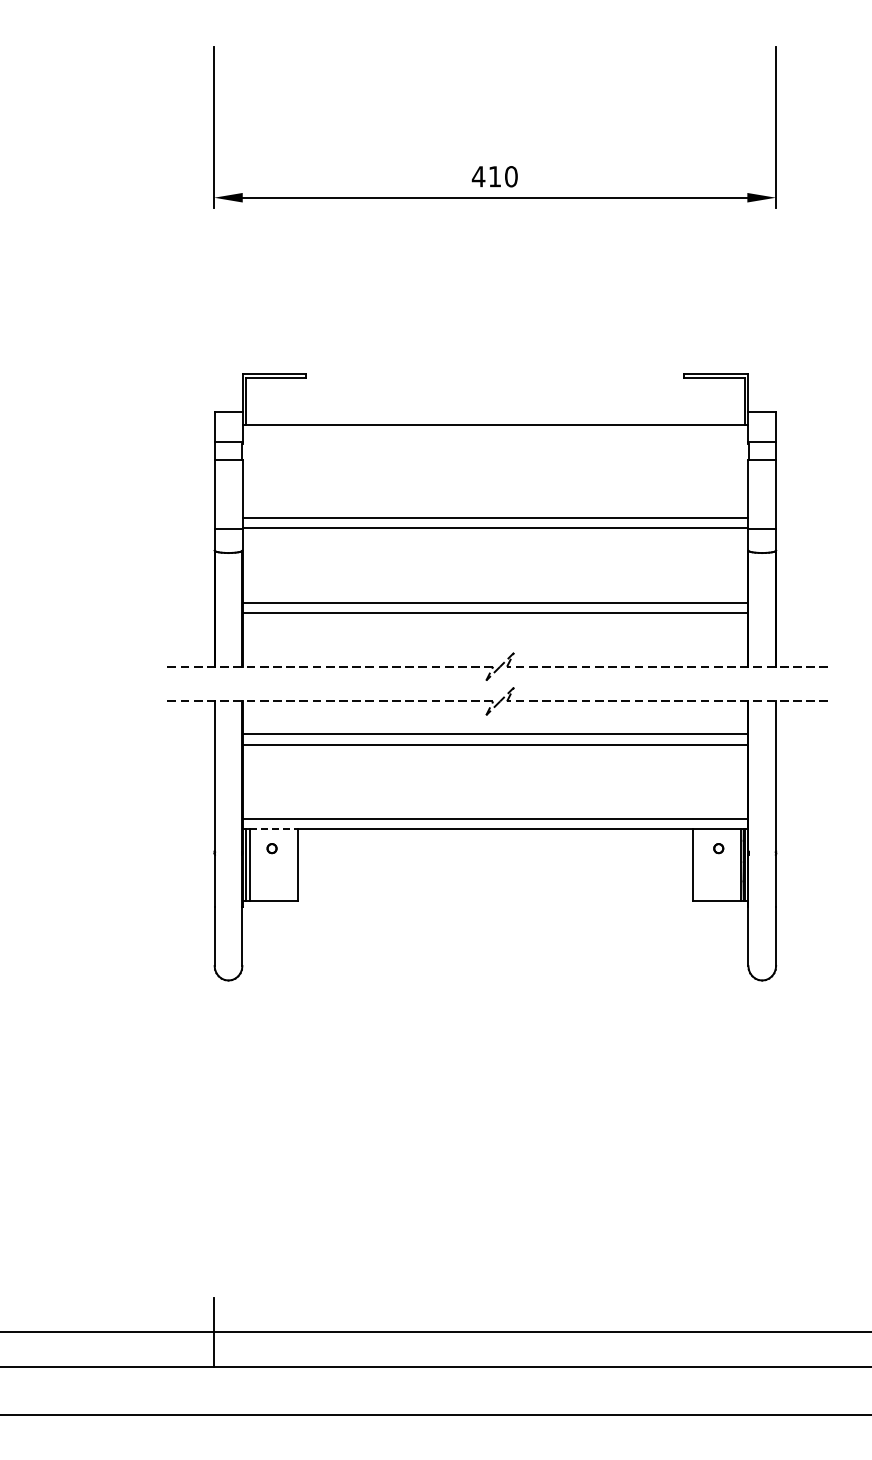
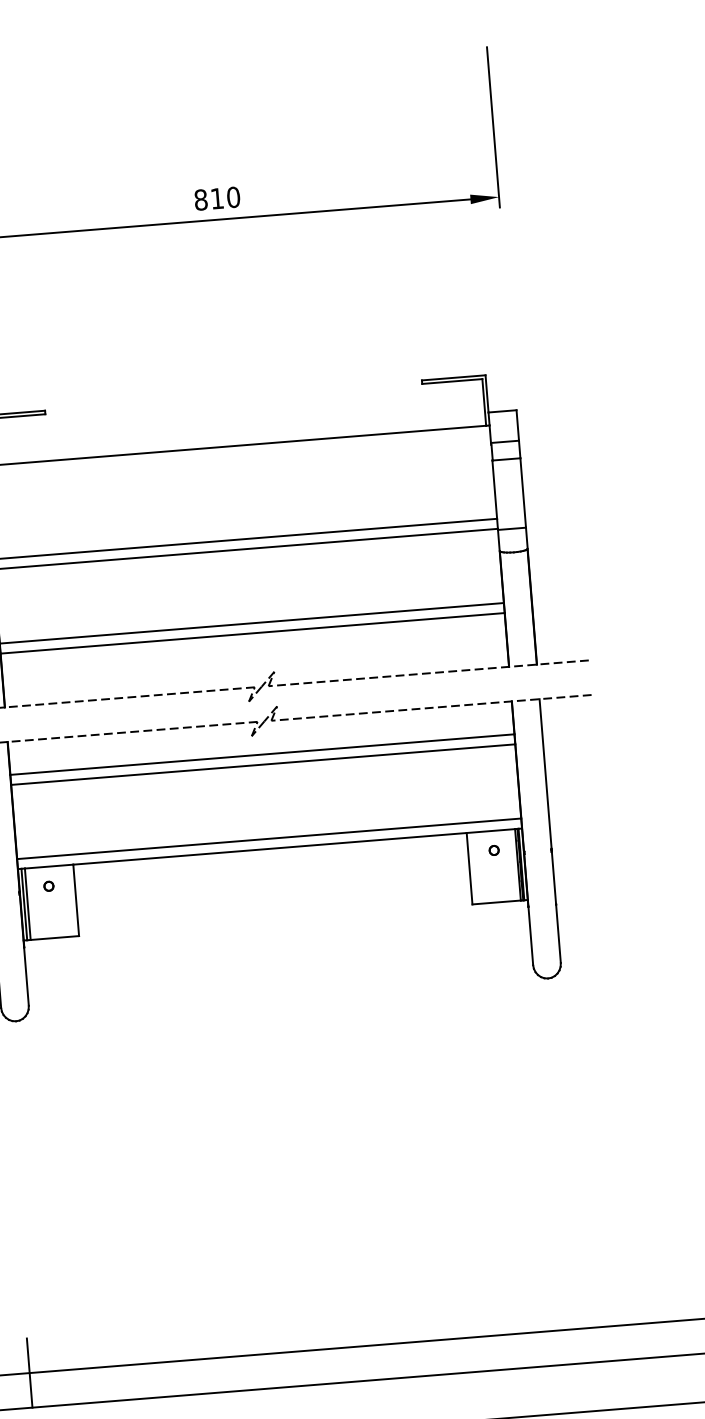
text: (478, 176) -> (200, 199), 410 -> 810
line: (274, 828) -> (49, 866), dashed -> solid

